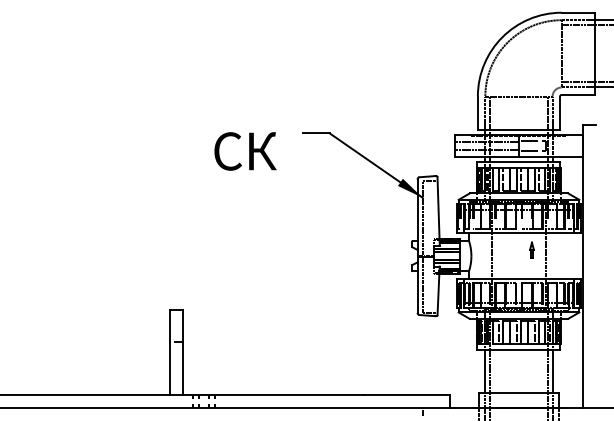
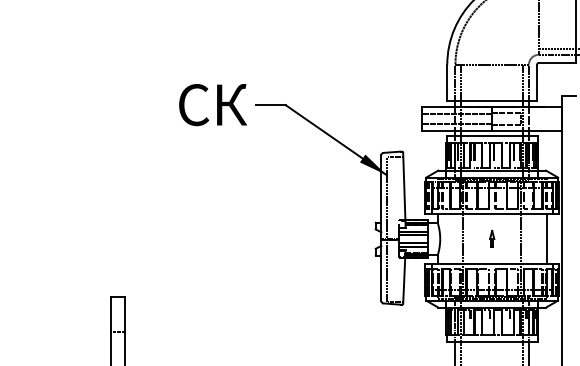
text: (245, 151) -> (213, 105), moved
part: (531, 249) -> (491, 238), moved
line: (568, 255) -> (546, 238), added

